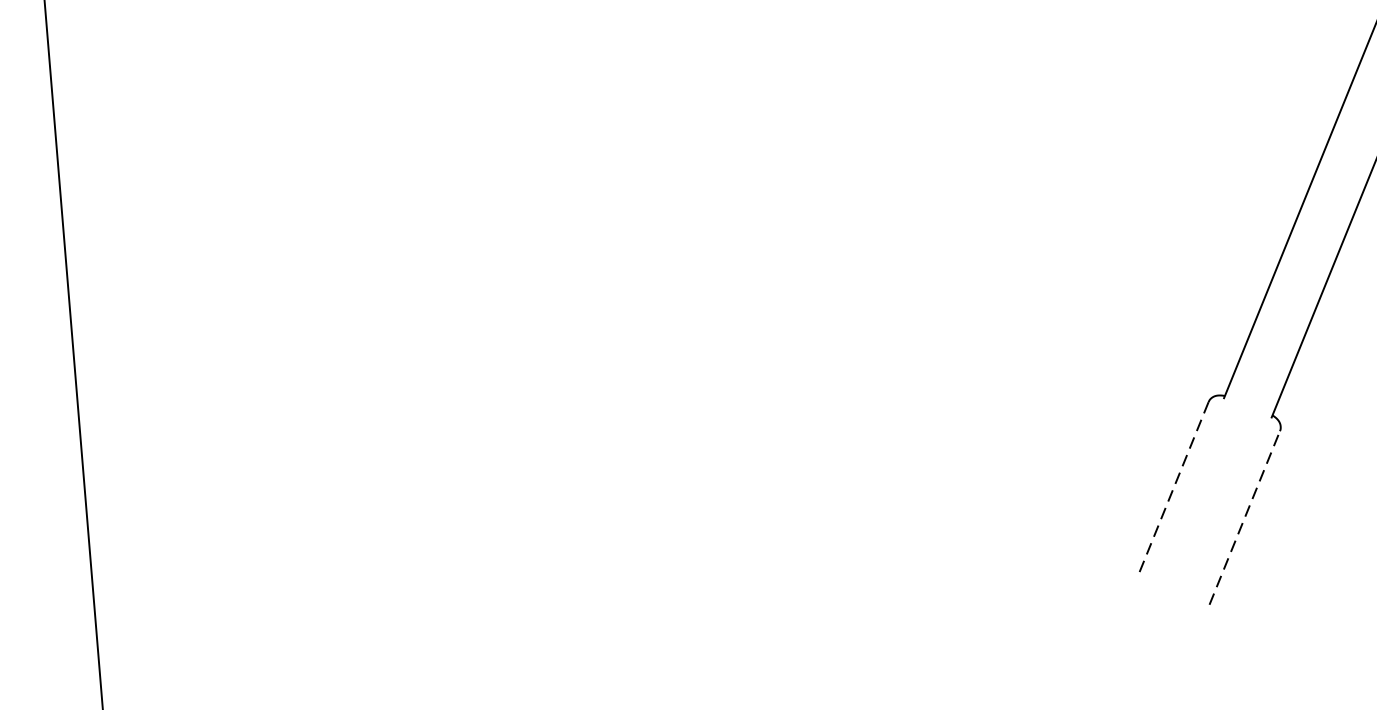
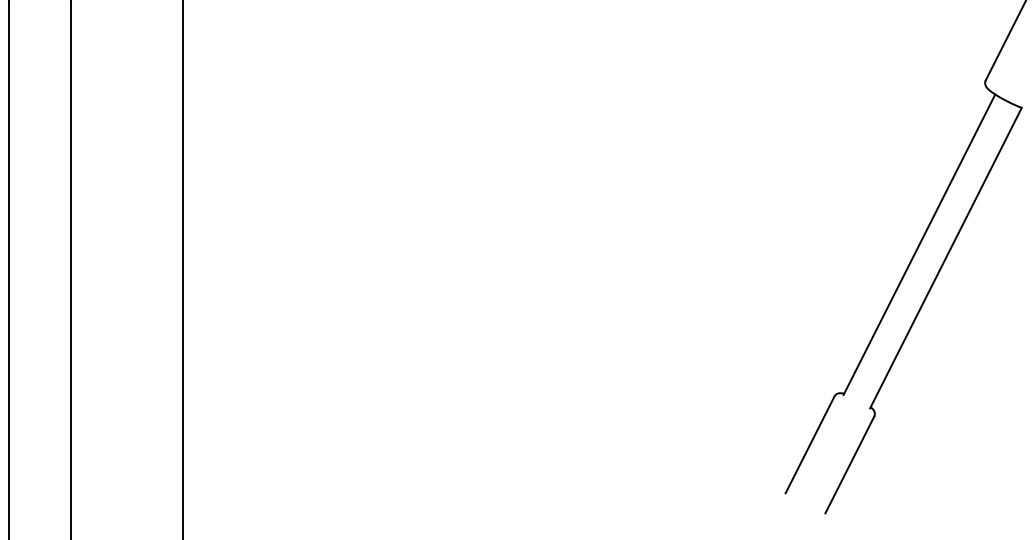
line: (1172, 490) -> (809, 445), dashed -> solid
line: (1245, 516) -> (850, 464), dashed -> solid

